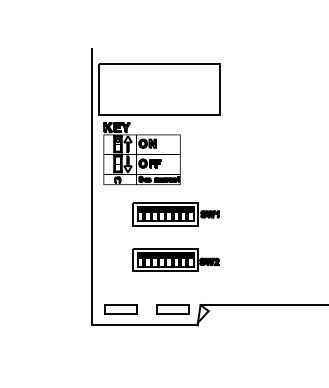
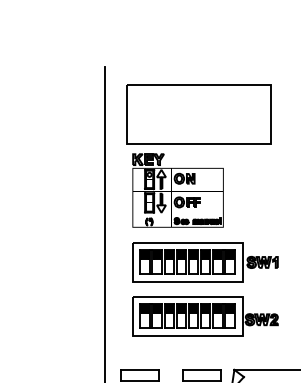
part: (159, 115) -> (198, 145), moved
part: (176, 214) -> (205, 262), size x1.43
part: (176, 259) -> (205, 315), size x1.43

